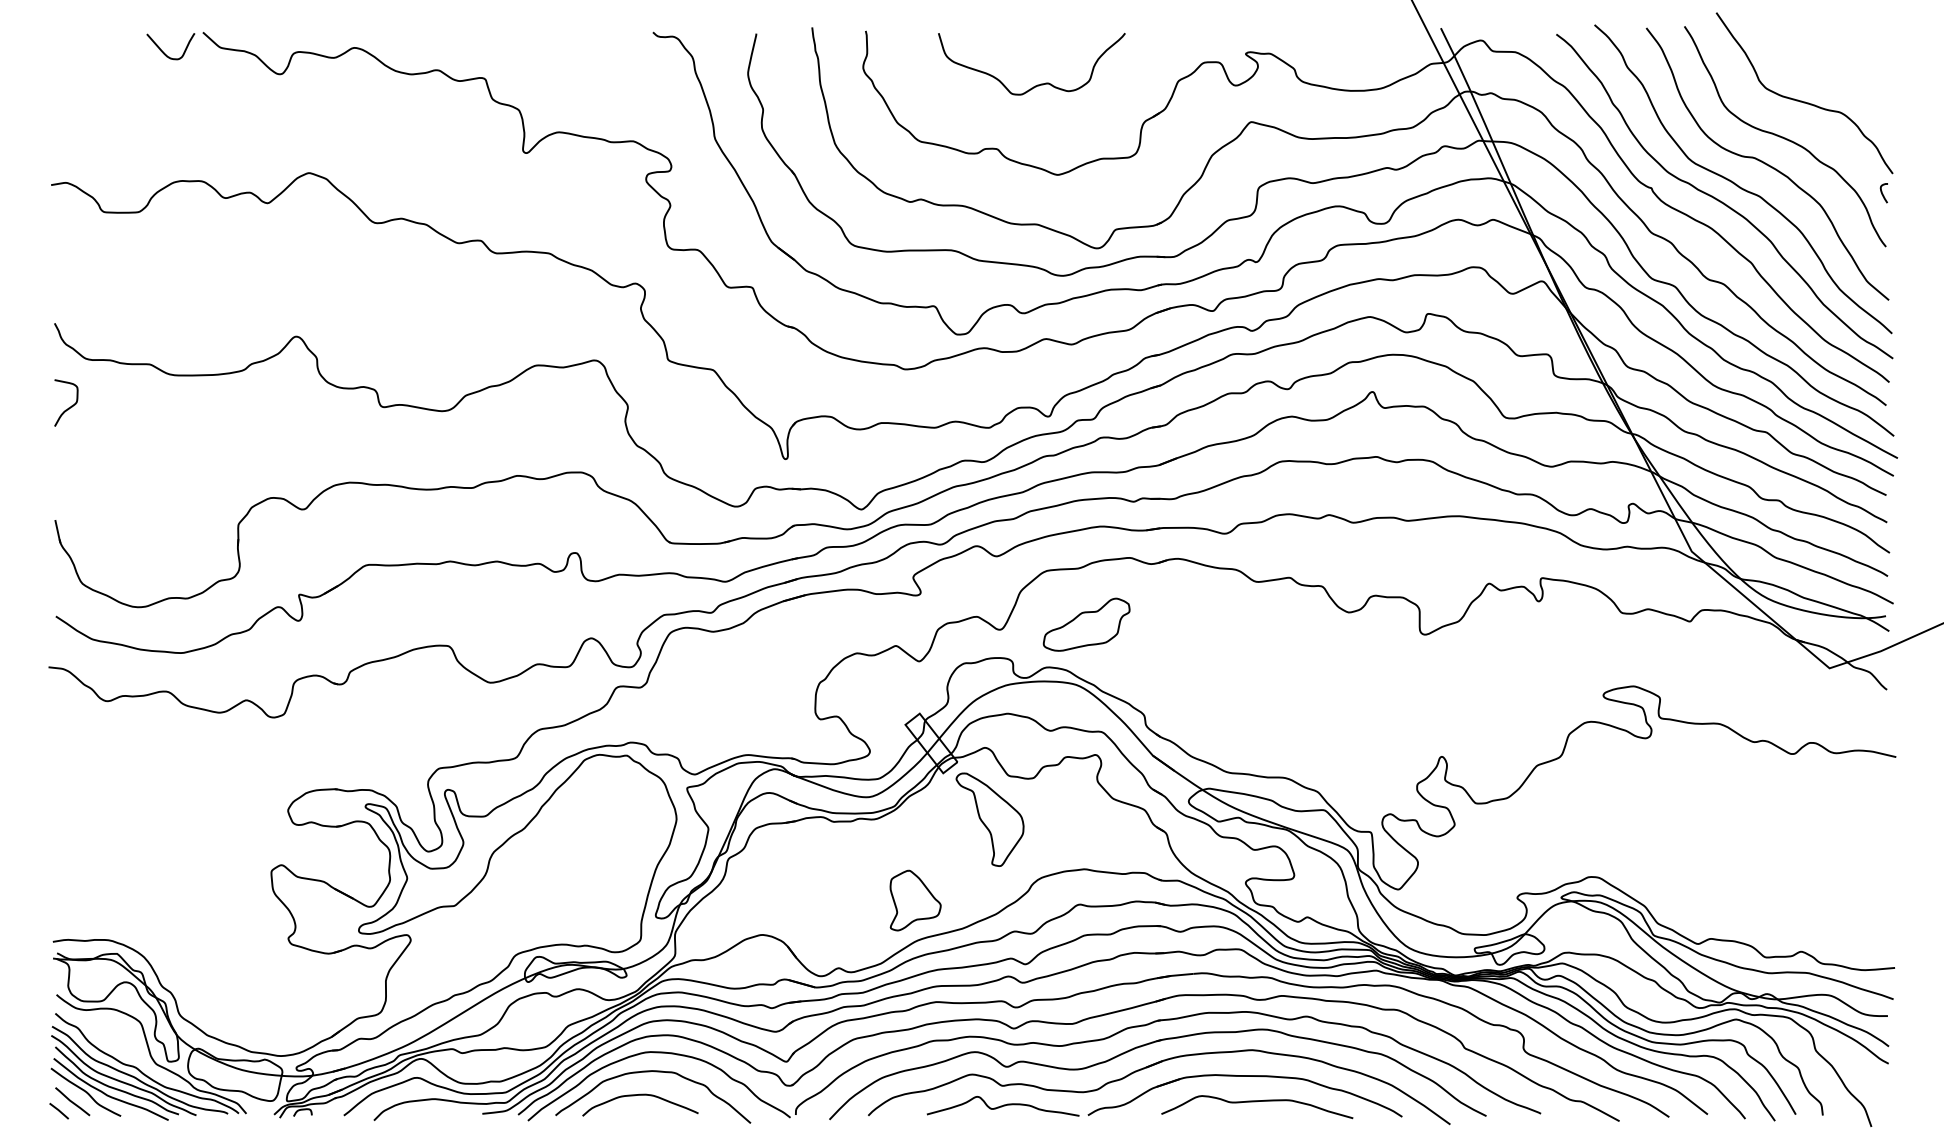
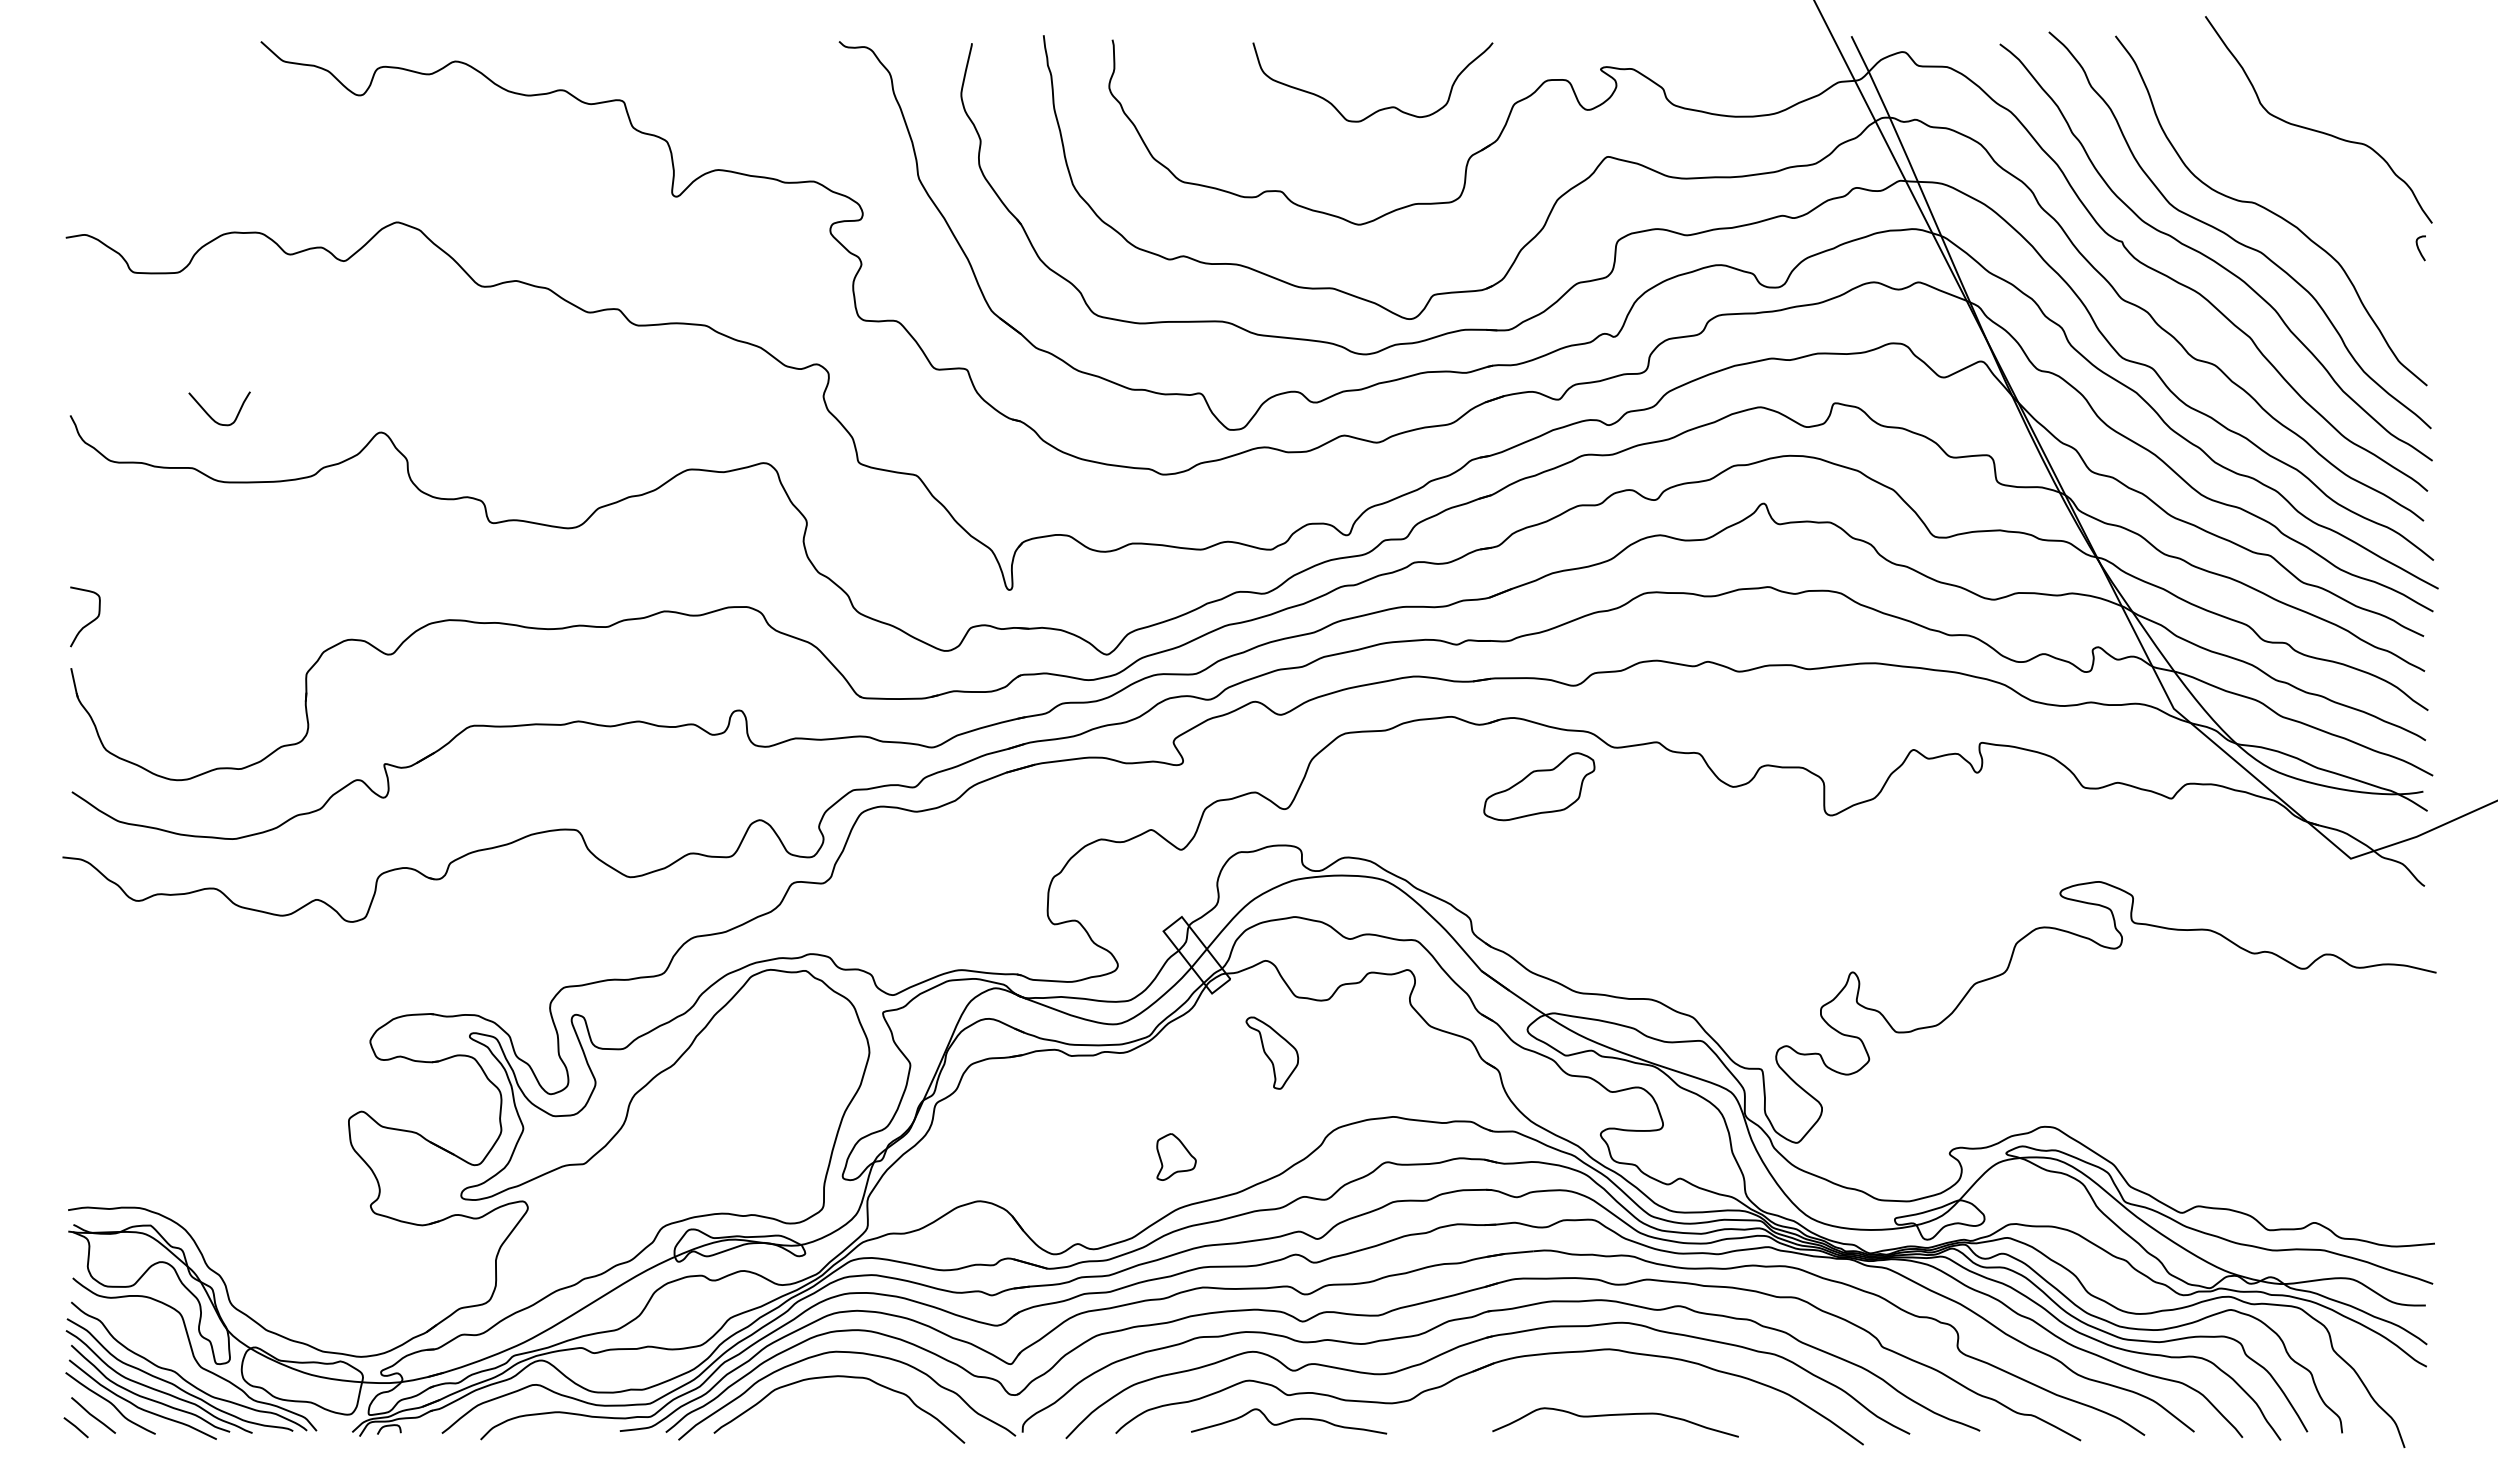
curve: (164, 52) -> (211, 416), moved
curve: (1038, 84) -> (1381, 108), moved
curve: (1784, 137) -> (2292, 176), removed
curve: (70, 406) -> (90, 621), moved
part: (1086, 624) -> (1539, 786), moved
part: (990, 819) -> (1272, 1052), size x0.6
part: (915, 900) -> (1176, 1156), size x0.6
part: (1244, 1076) -> (1599, 1383), removed
curve: (640, 1095) -> (822, 1407), removed

